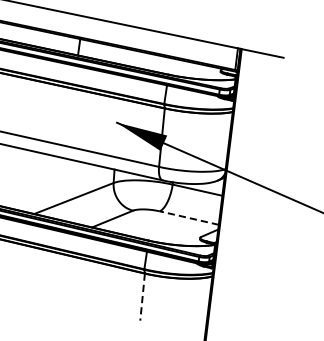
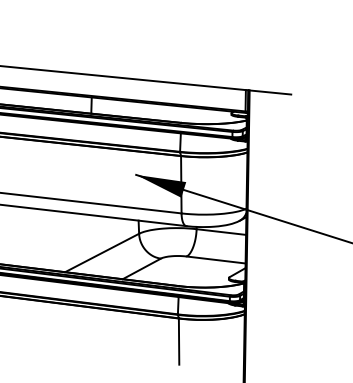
line: (189, 218) -> (216, 260), dashed -> solid
line: (142, 298) -> (179, 342), dashed -> solid

